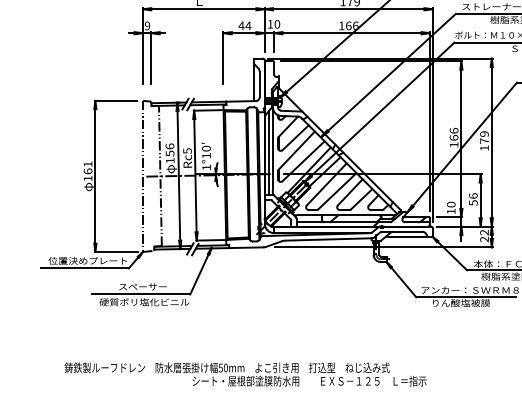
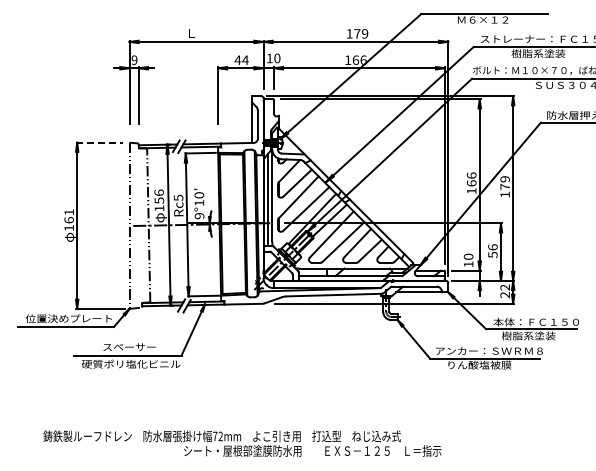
line: (115, 100) -> (99, 142), solid -> dashed
text: (206, 167) -> (199, 216), 1°10 -> 9°10
text: (222, 368) -> (217, 436), 50mm -> 72mm

